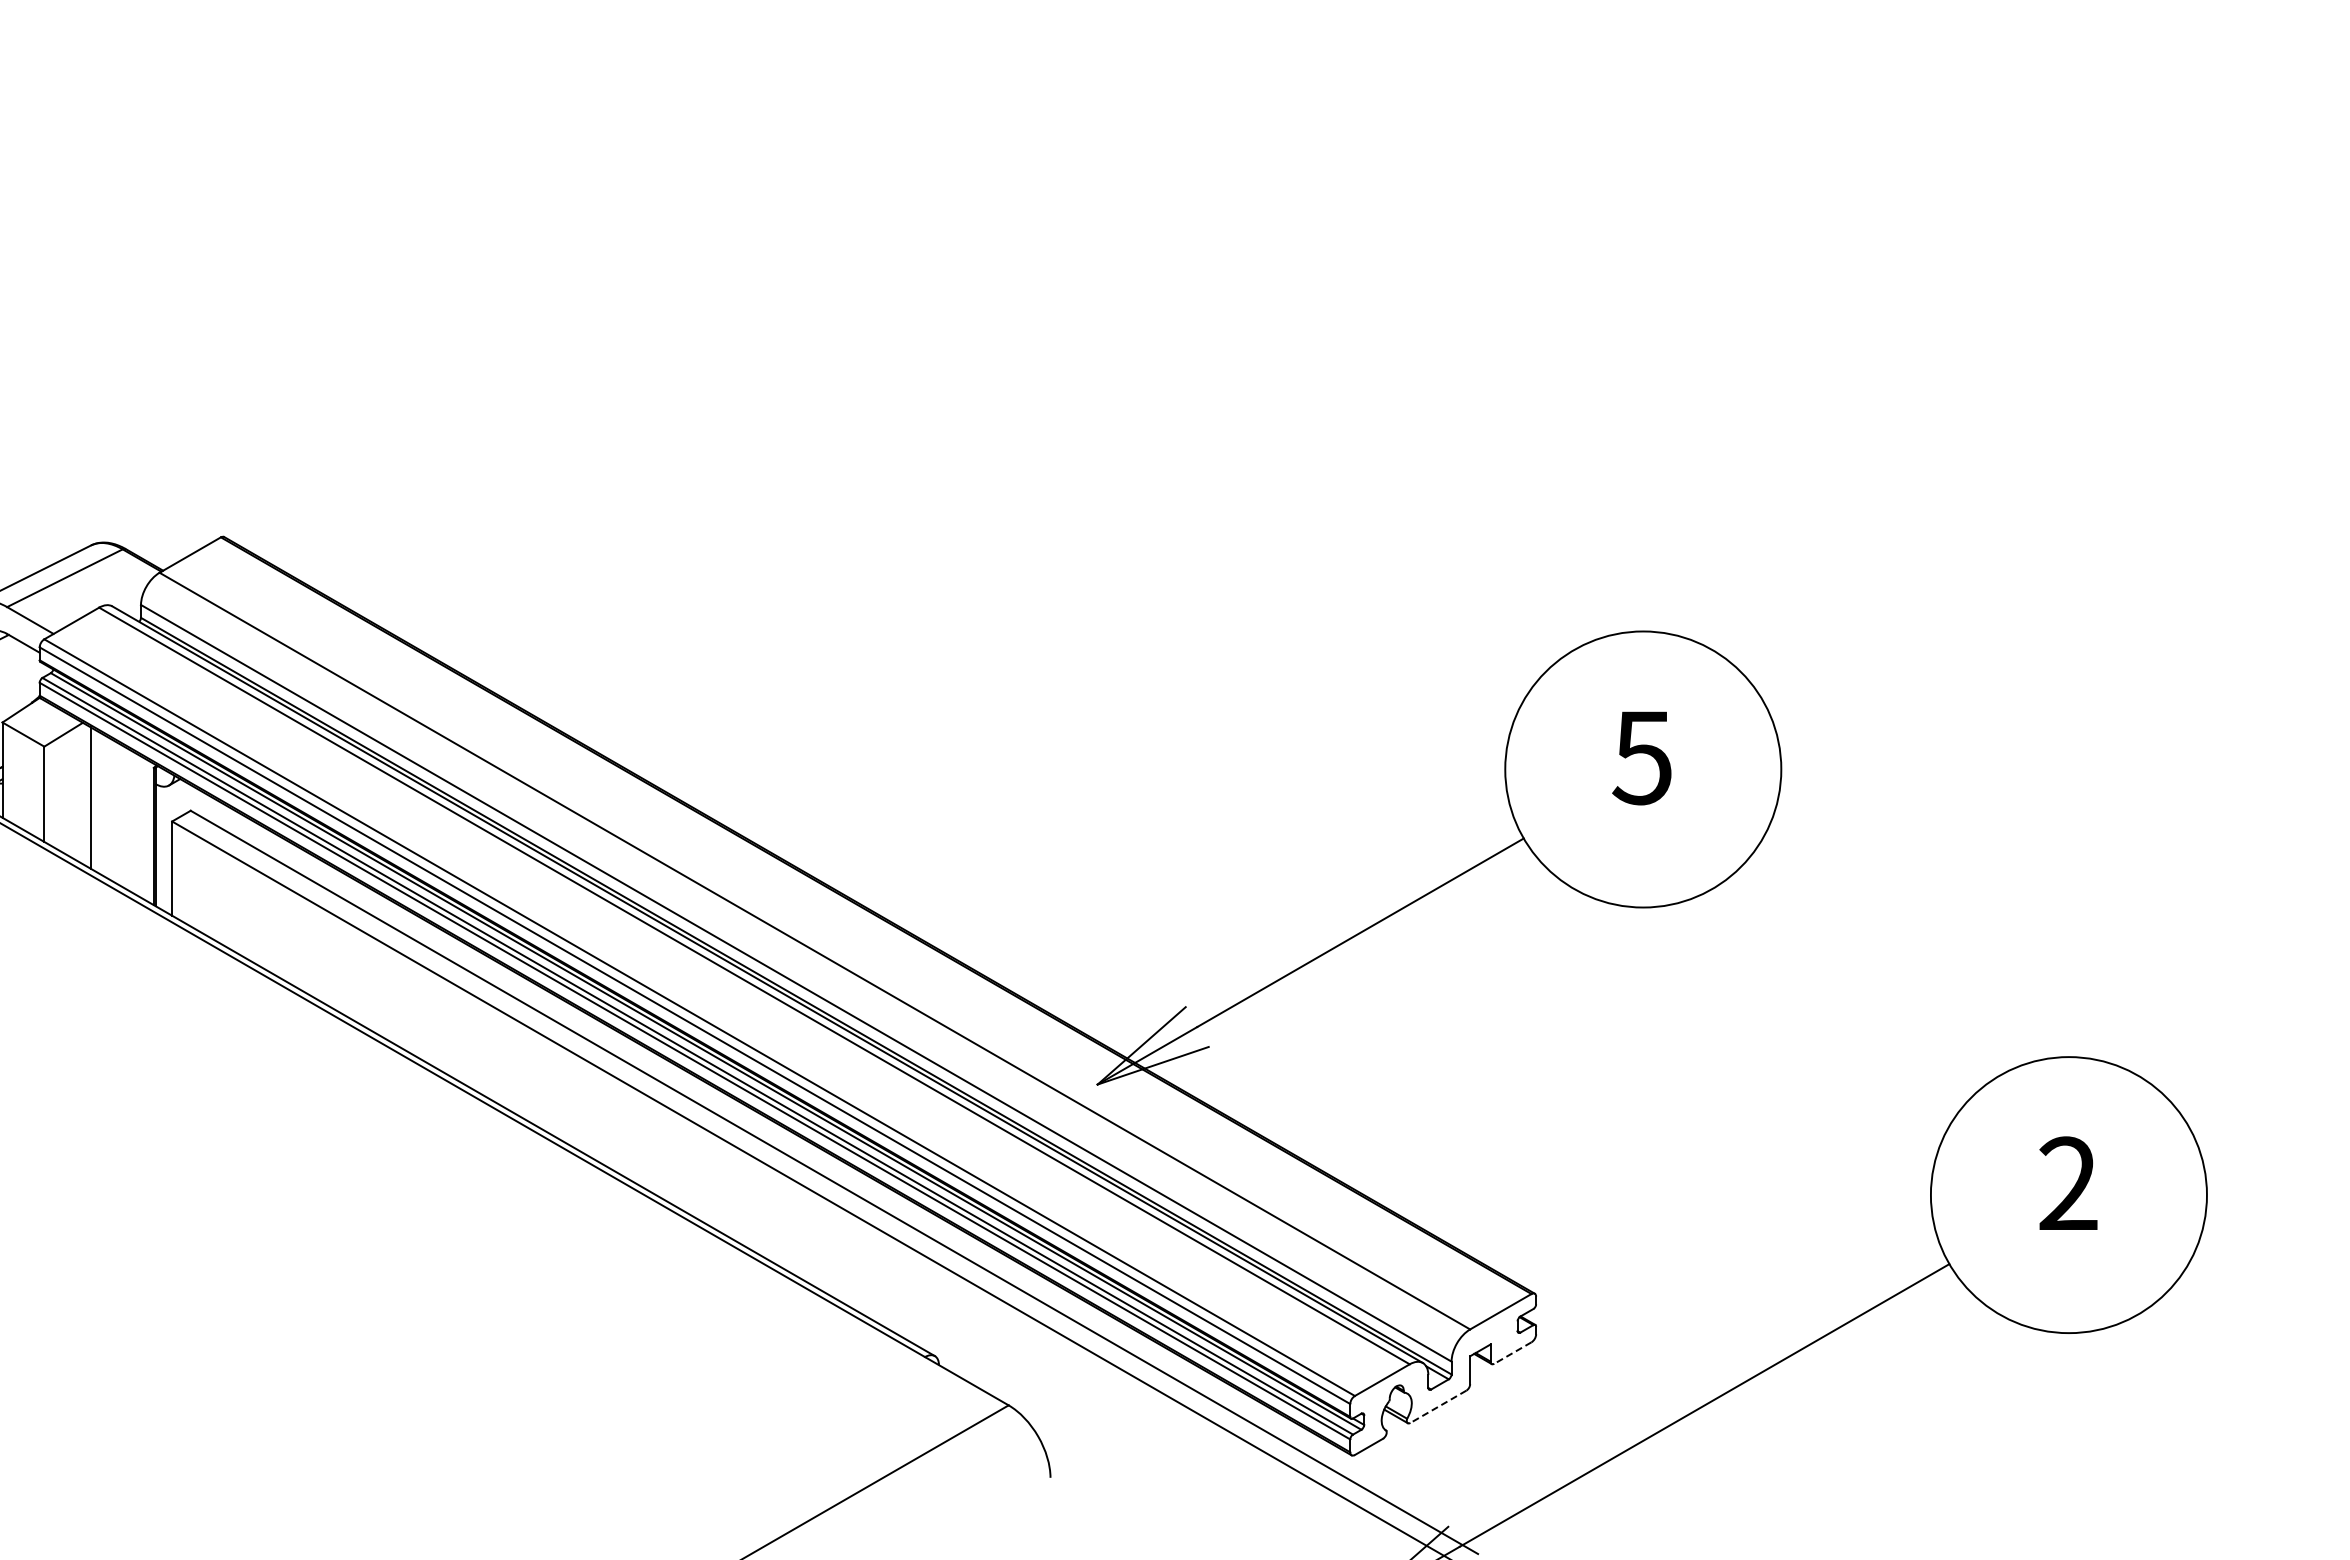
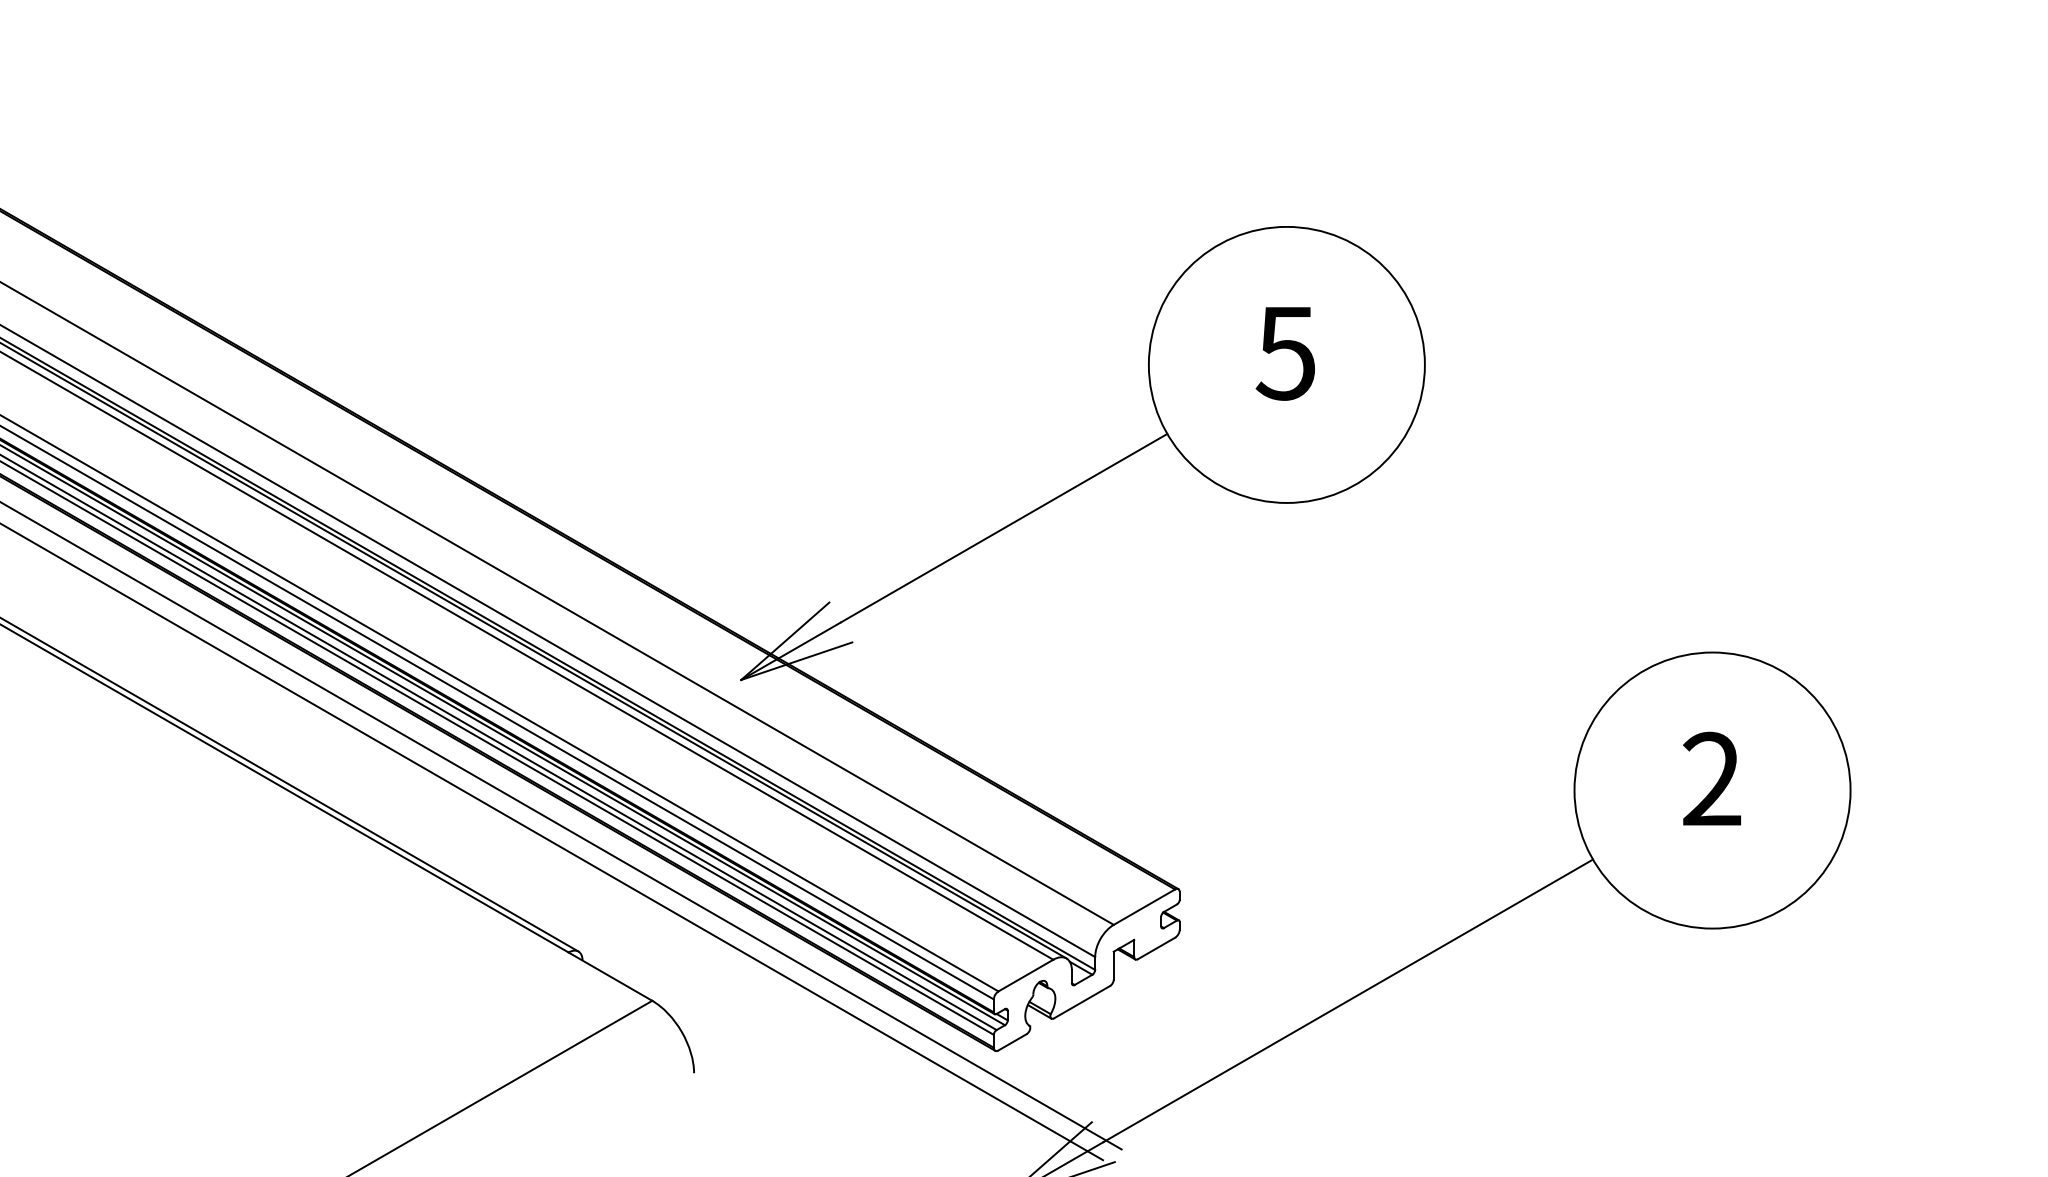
line: (1512, 1353) -> (1156, 948), dashed -> solid
line: (1438, 1407) -> (1082, 1002), dashed -> solid

